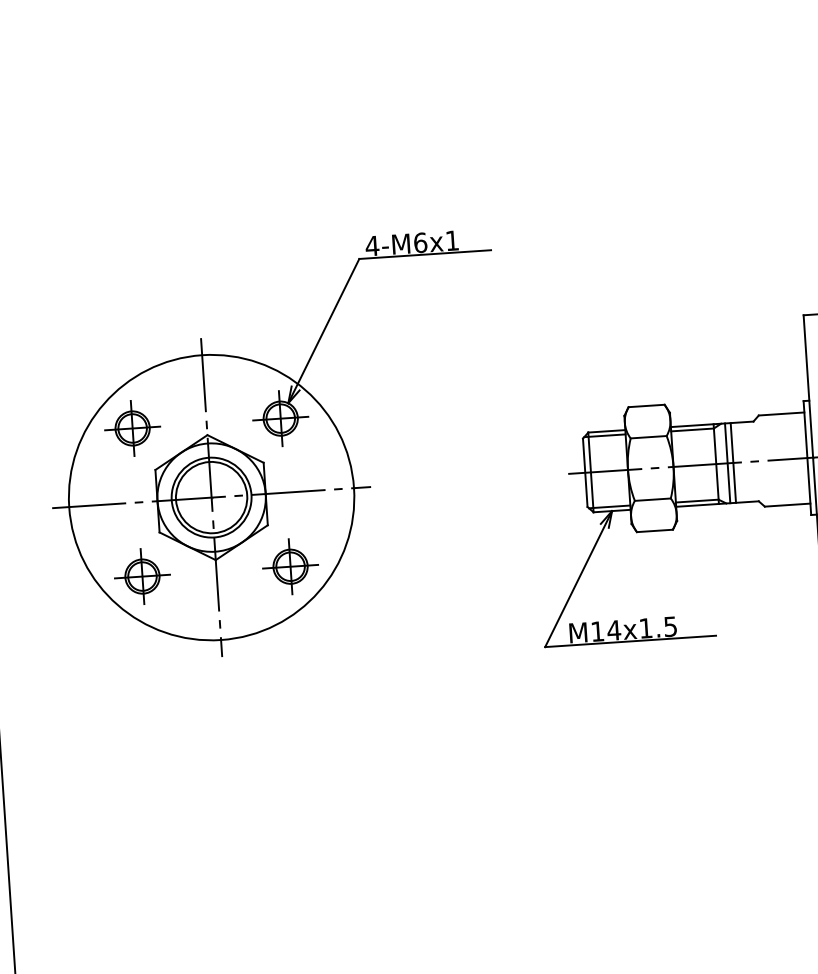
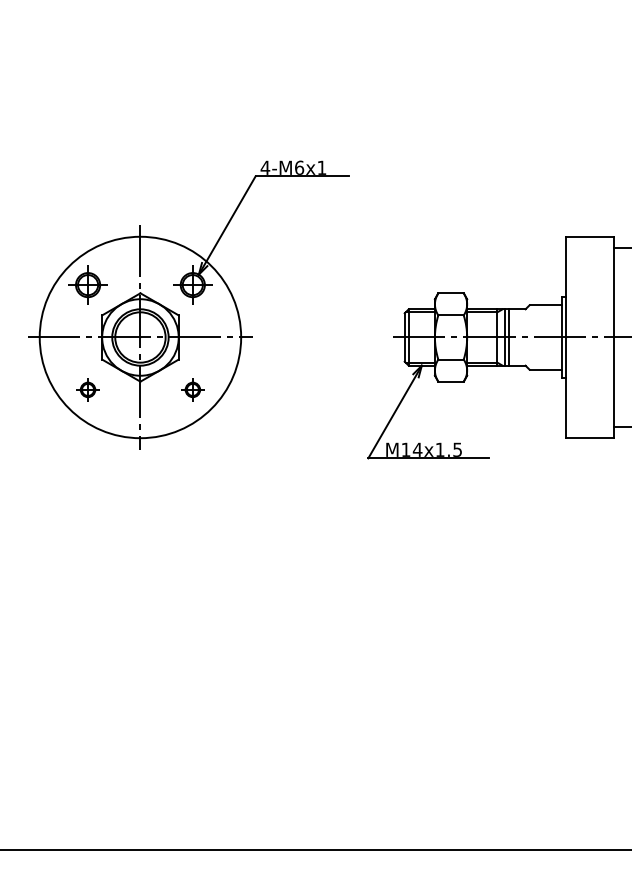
part: (290, 566) -> (192, 389), size x0.6
part: (141, 576) -> (87, 389), size x0.6

